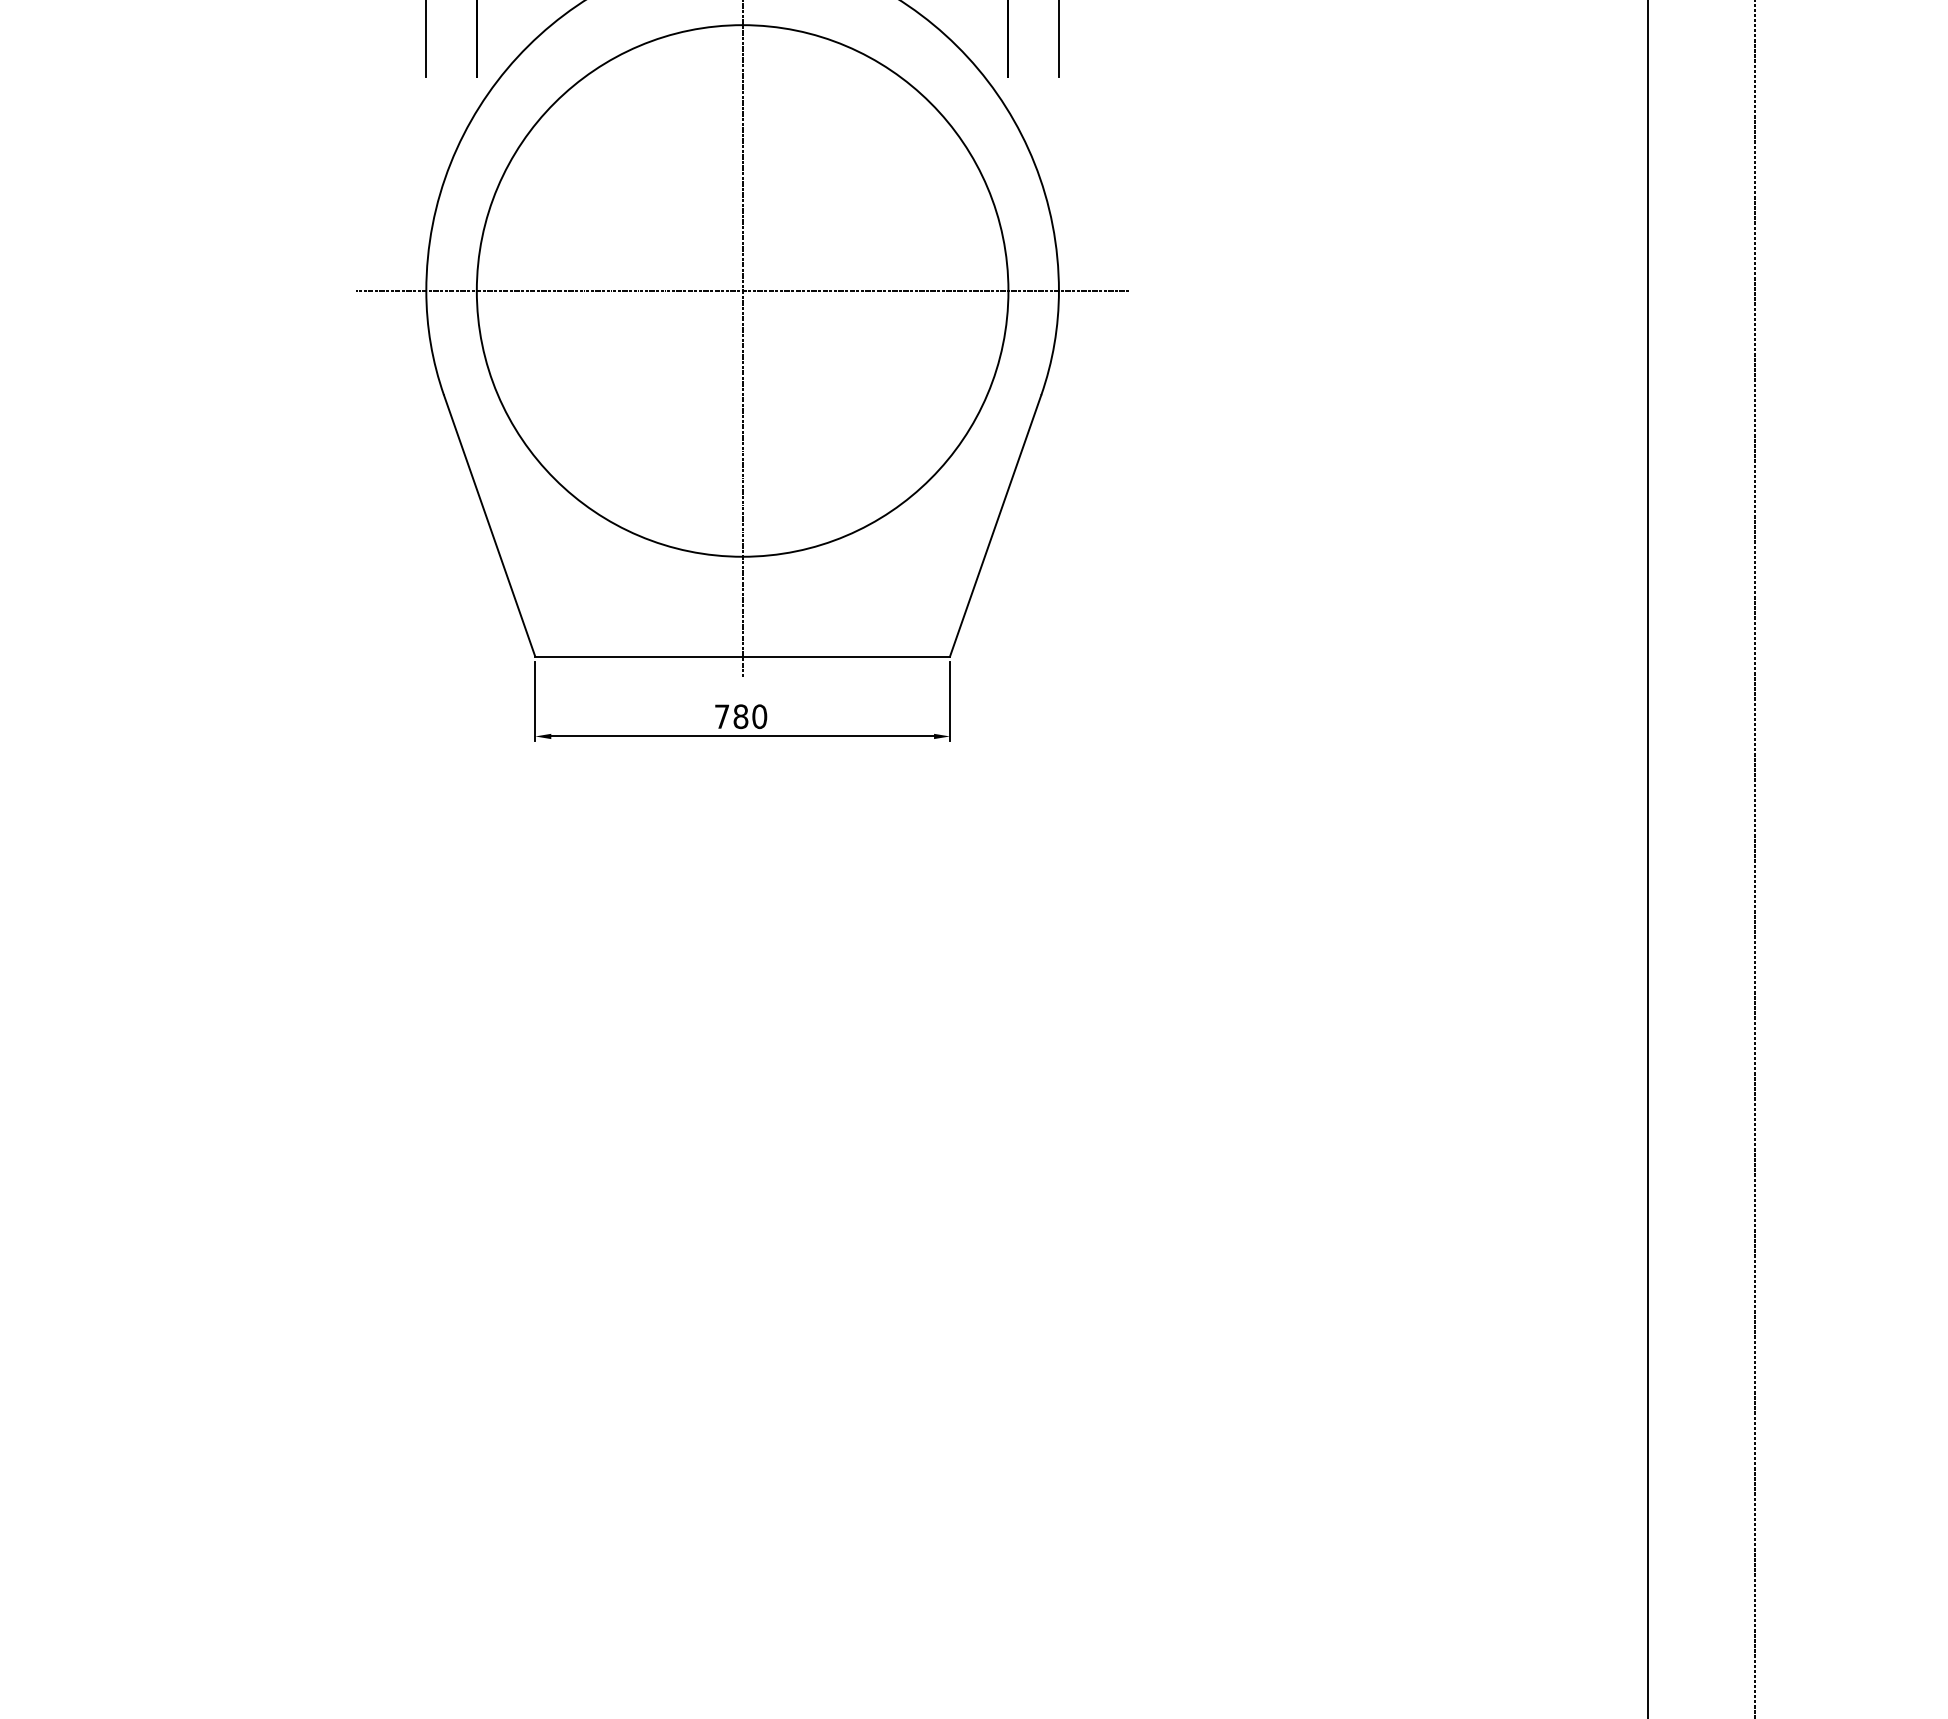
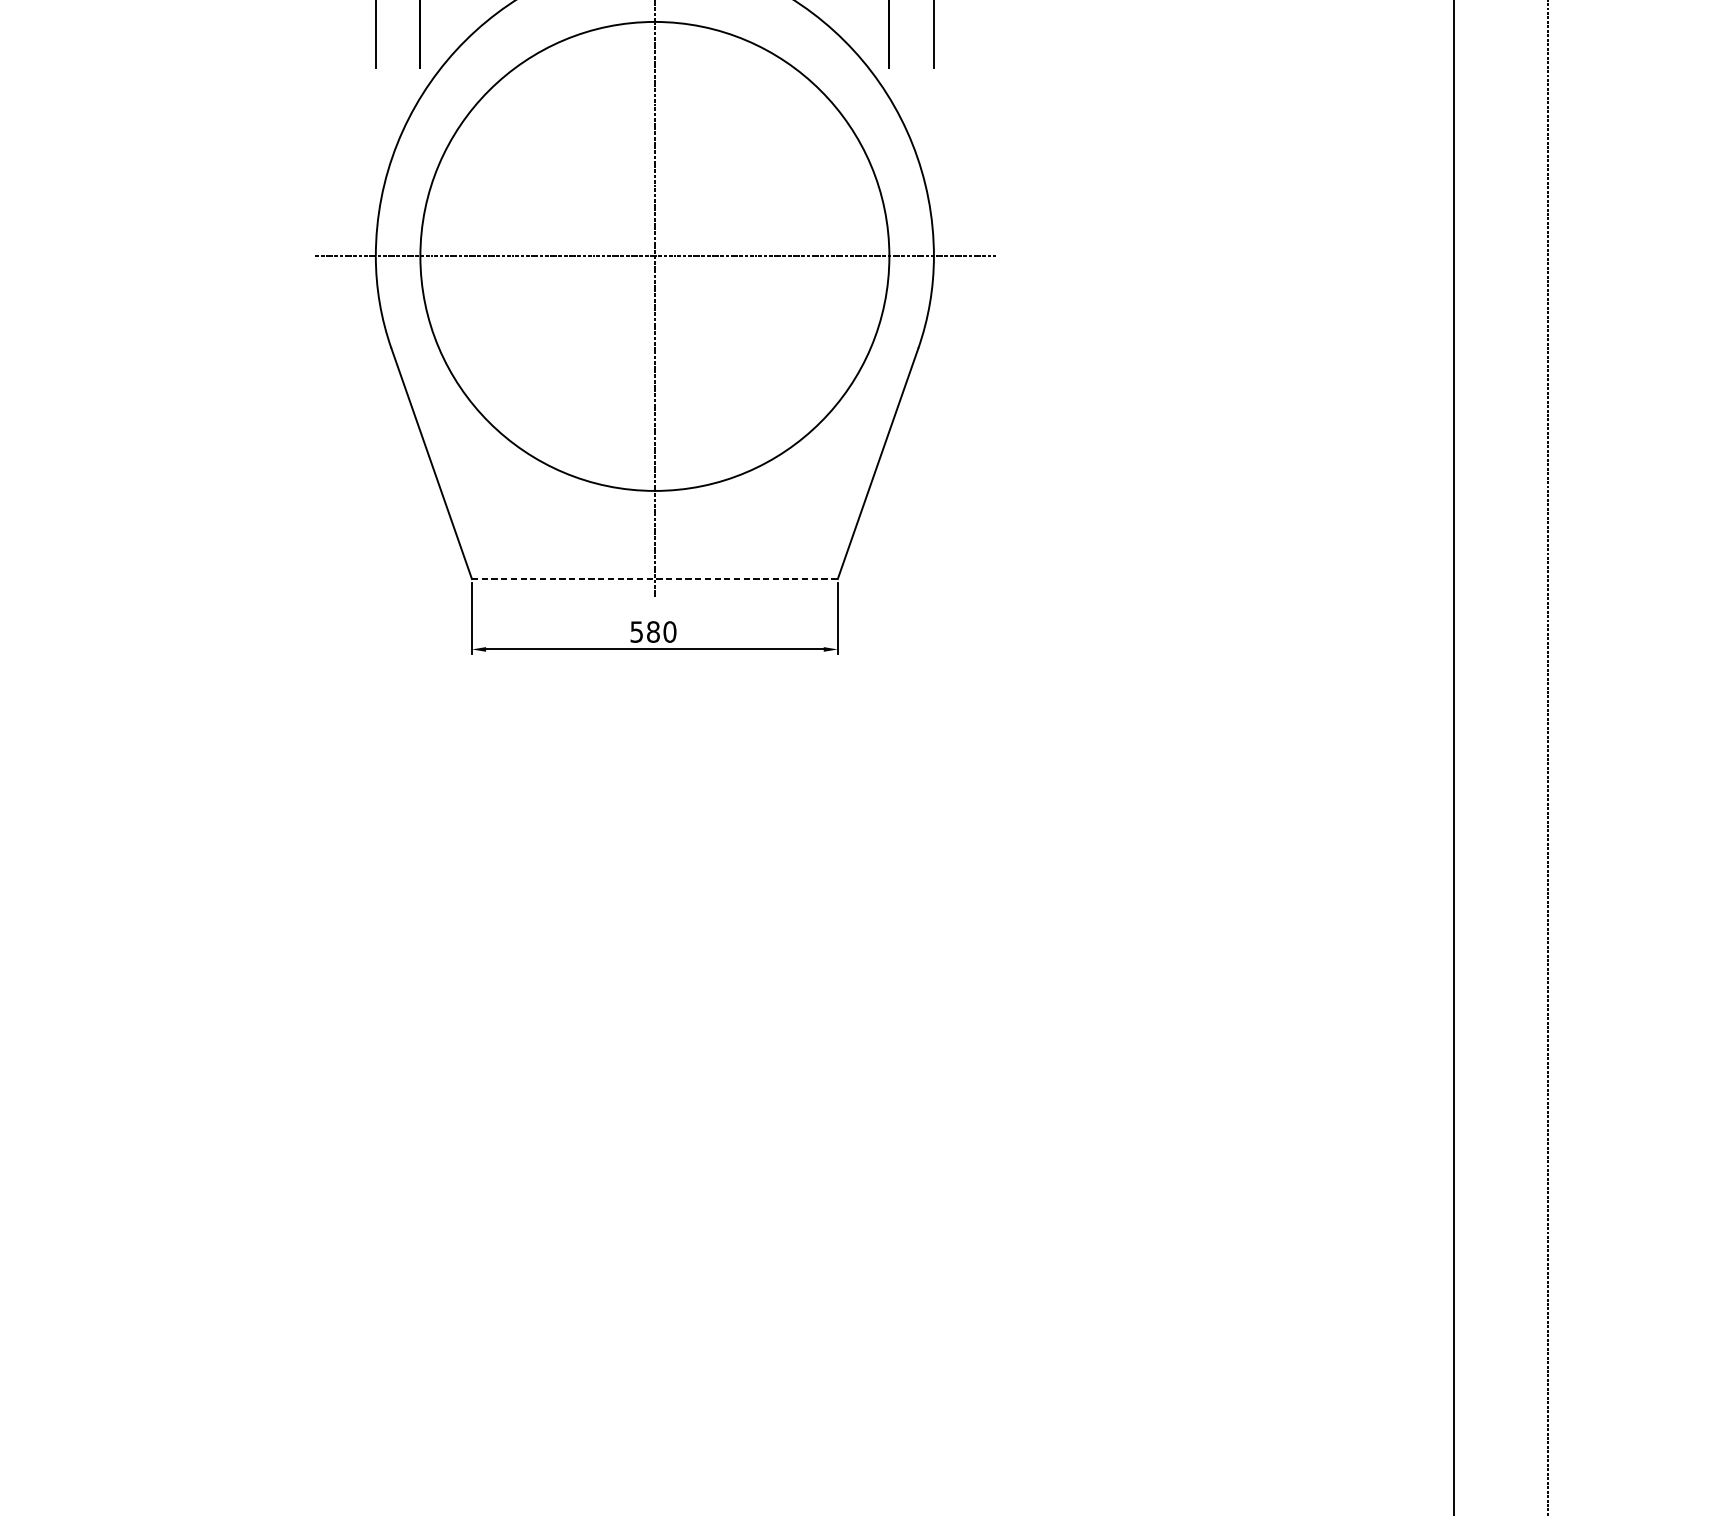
line: (743, 656) -> (655, 578), solid -> dashed
text: (722, 716) -> (637, 631), 780 -> 580

